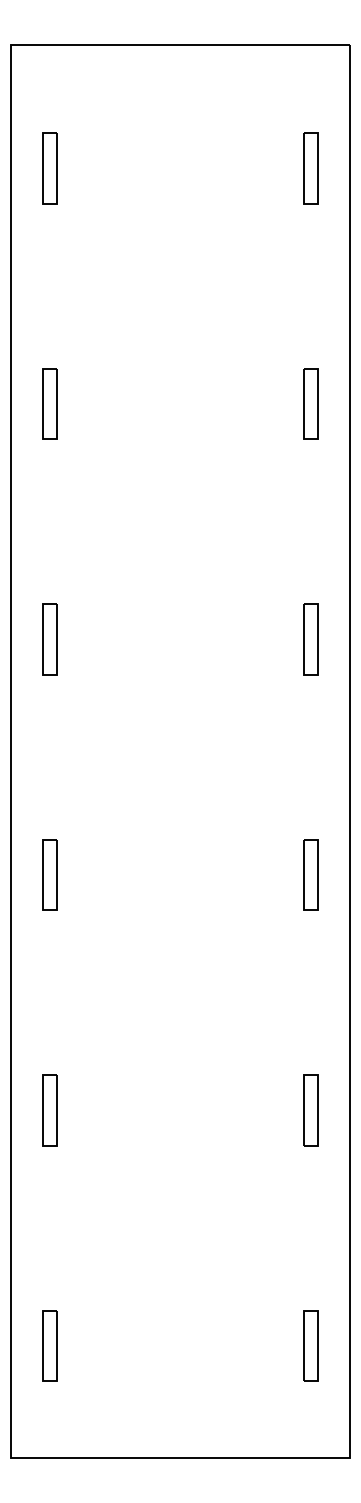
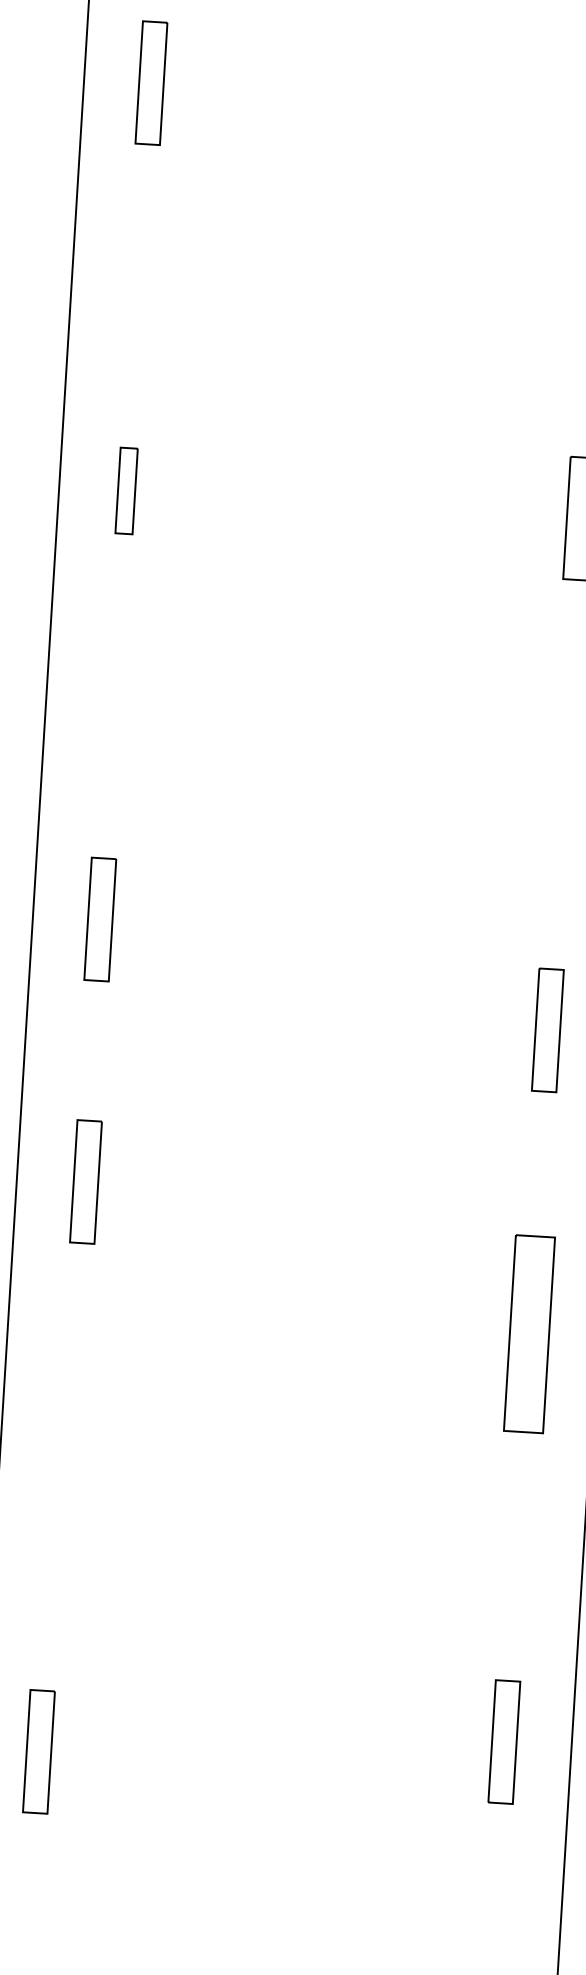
part: (49, 403) -> (126, 490), size x0.7
part: (49, 639) -> (99, 919), moved
part: (310, 639) -> (546, 1030), moved
part: (49, 874) -> (85, 1181), moved
part: (310, 874) -> (528, 1333), size x1.6
part: (49, 1110) -> (38, 1752), moved

